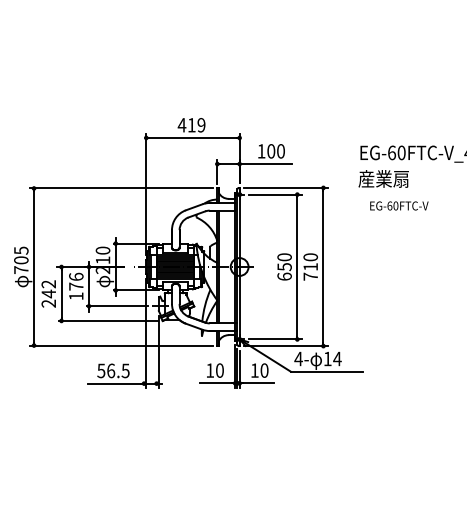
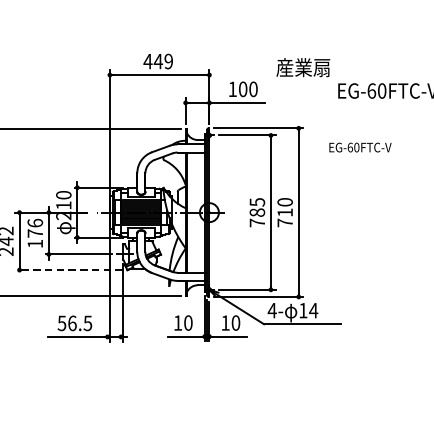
text: (191, 125) -> (158, 61), 419 -> 449
text: (383, 178) -> (303, 67), moved
text: (399, 205) -> (360, 147), moved
text: (284, 266) -> (257, 212), 650 -> 785
line: (108, 320) -> (69, 269), solid -> dashed

